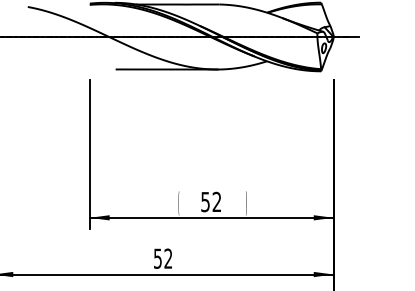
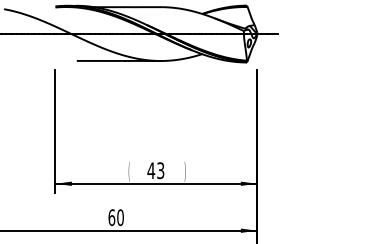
text: (210, 201) -> (155, 170), 52 -> 43
text: (162, 258) -> (115, 217), 52 -> 60

